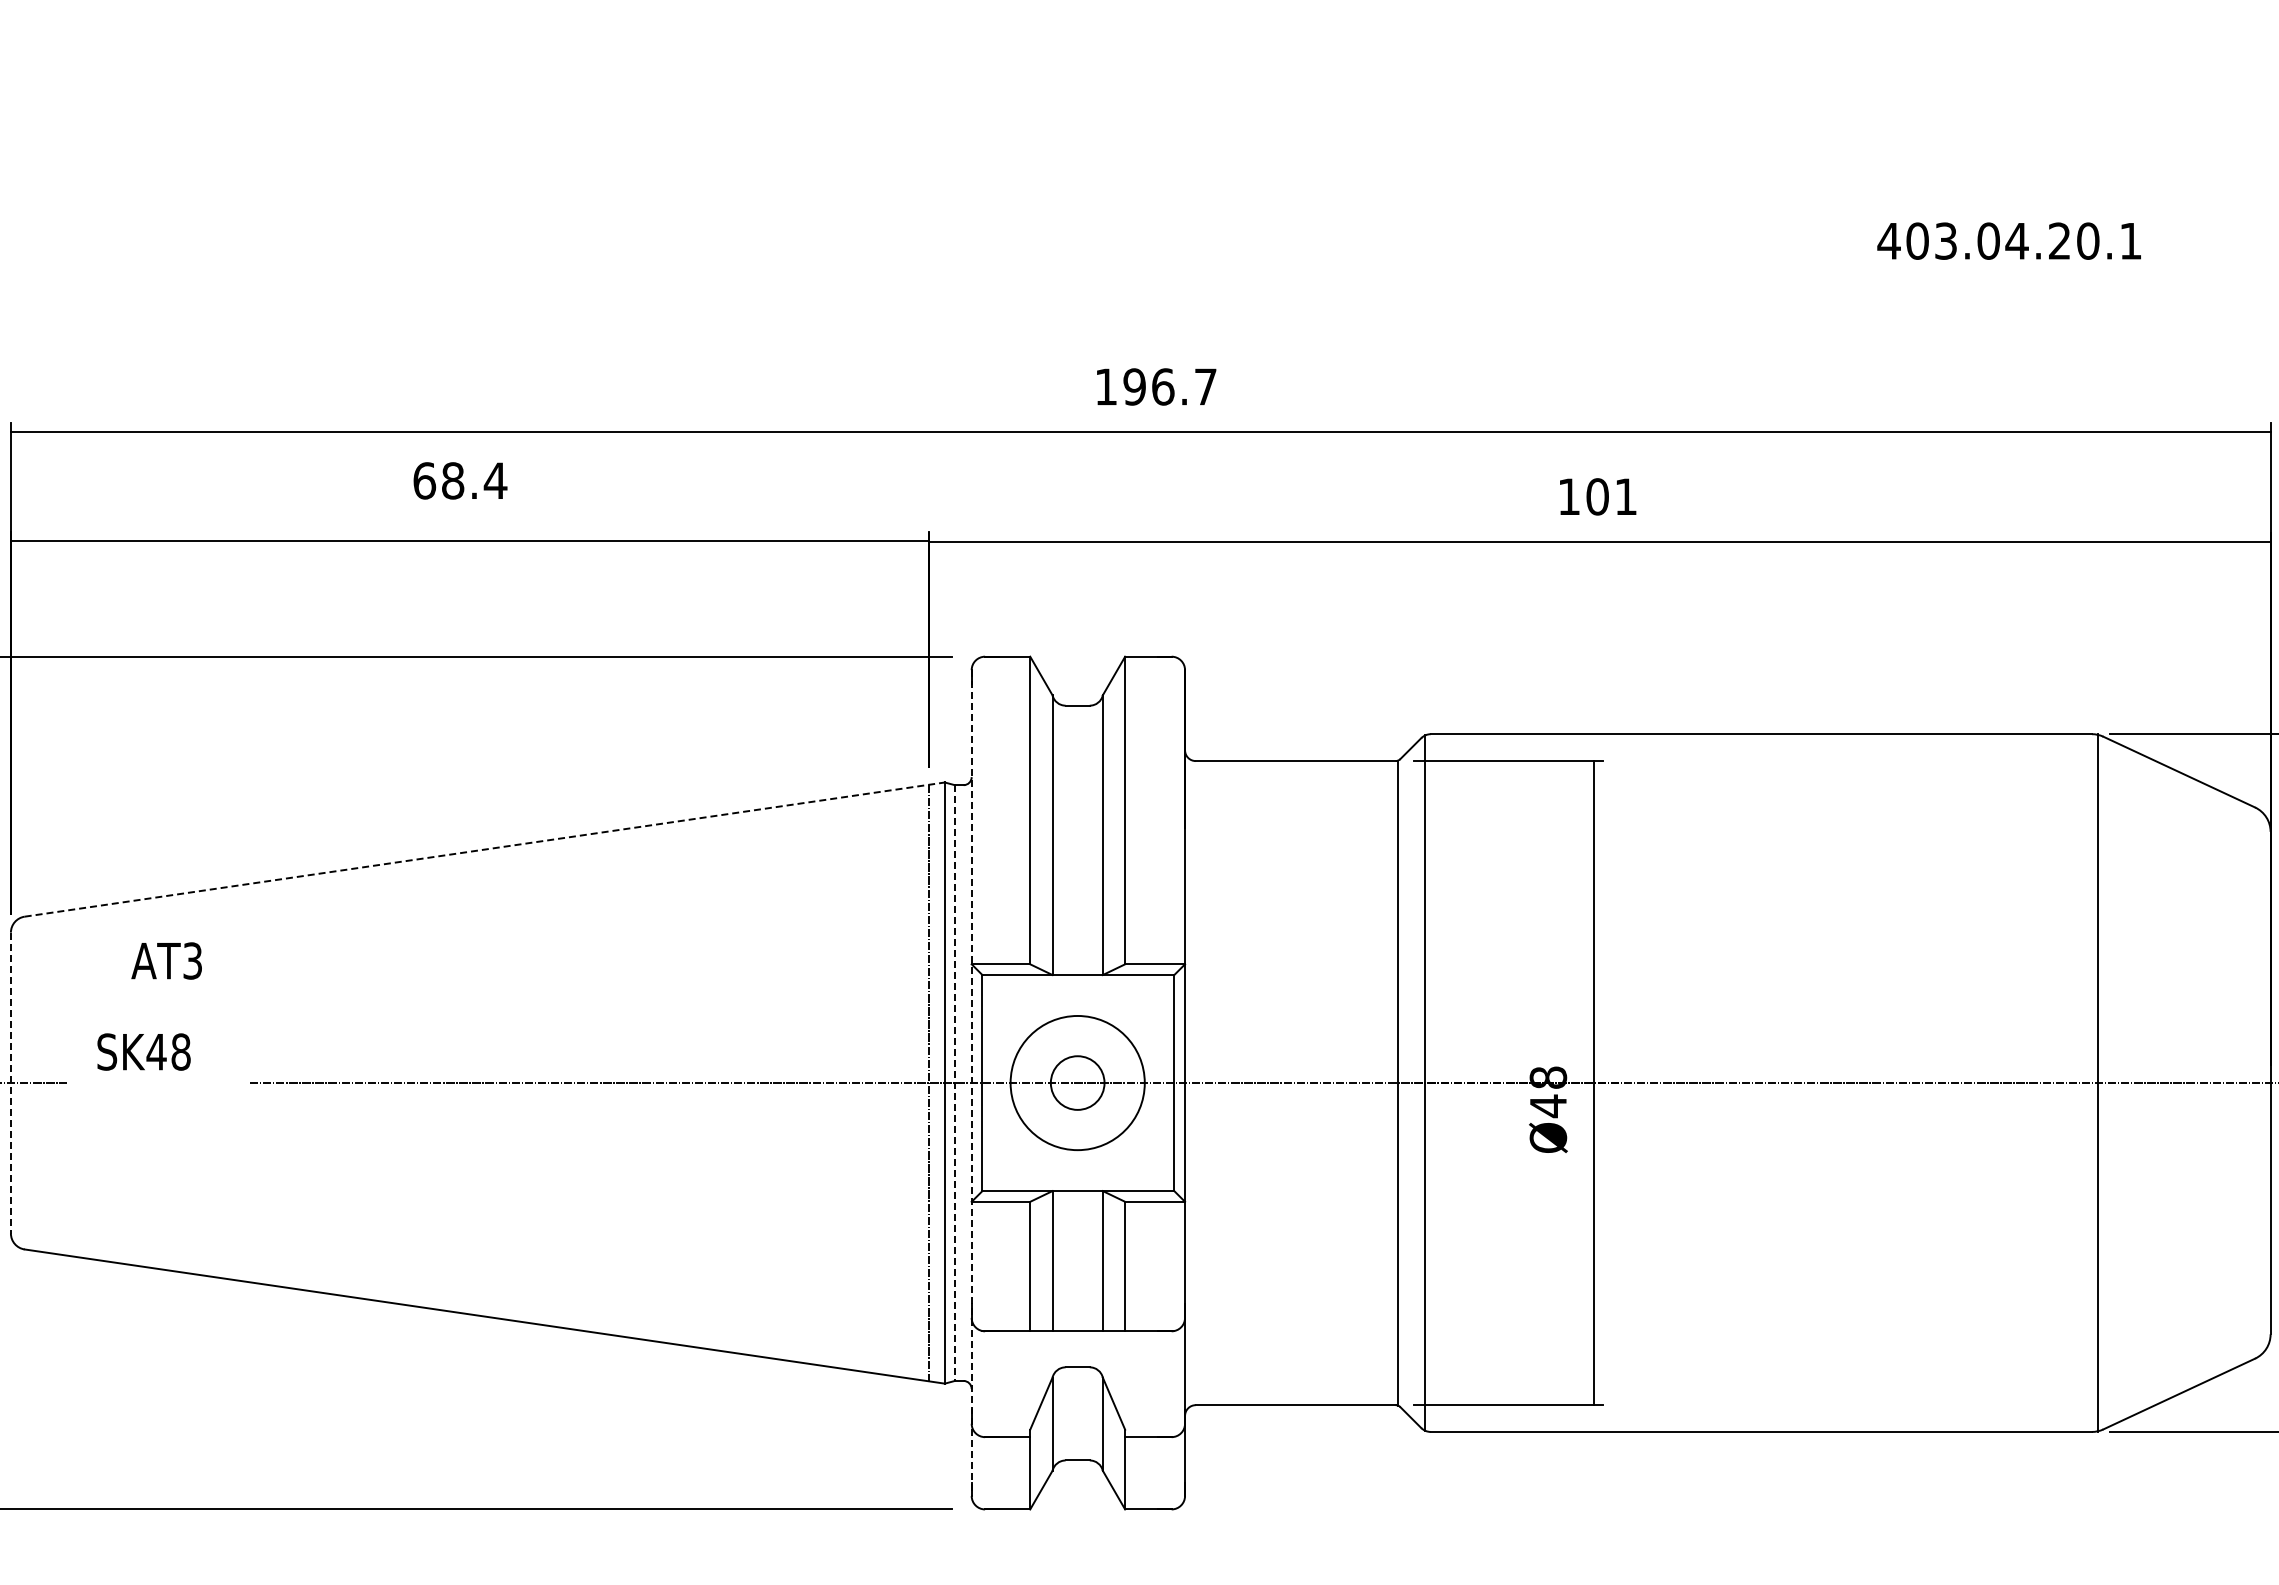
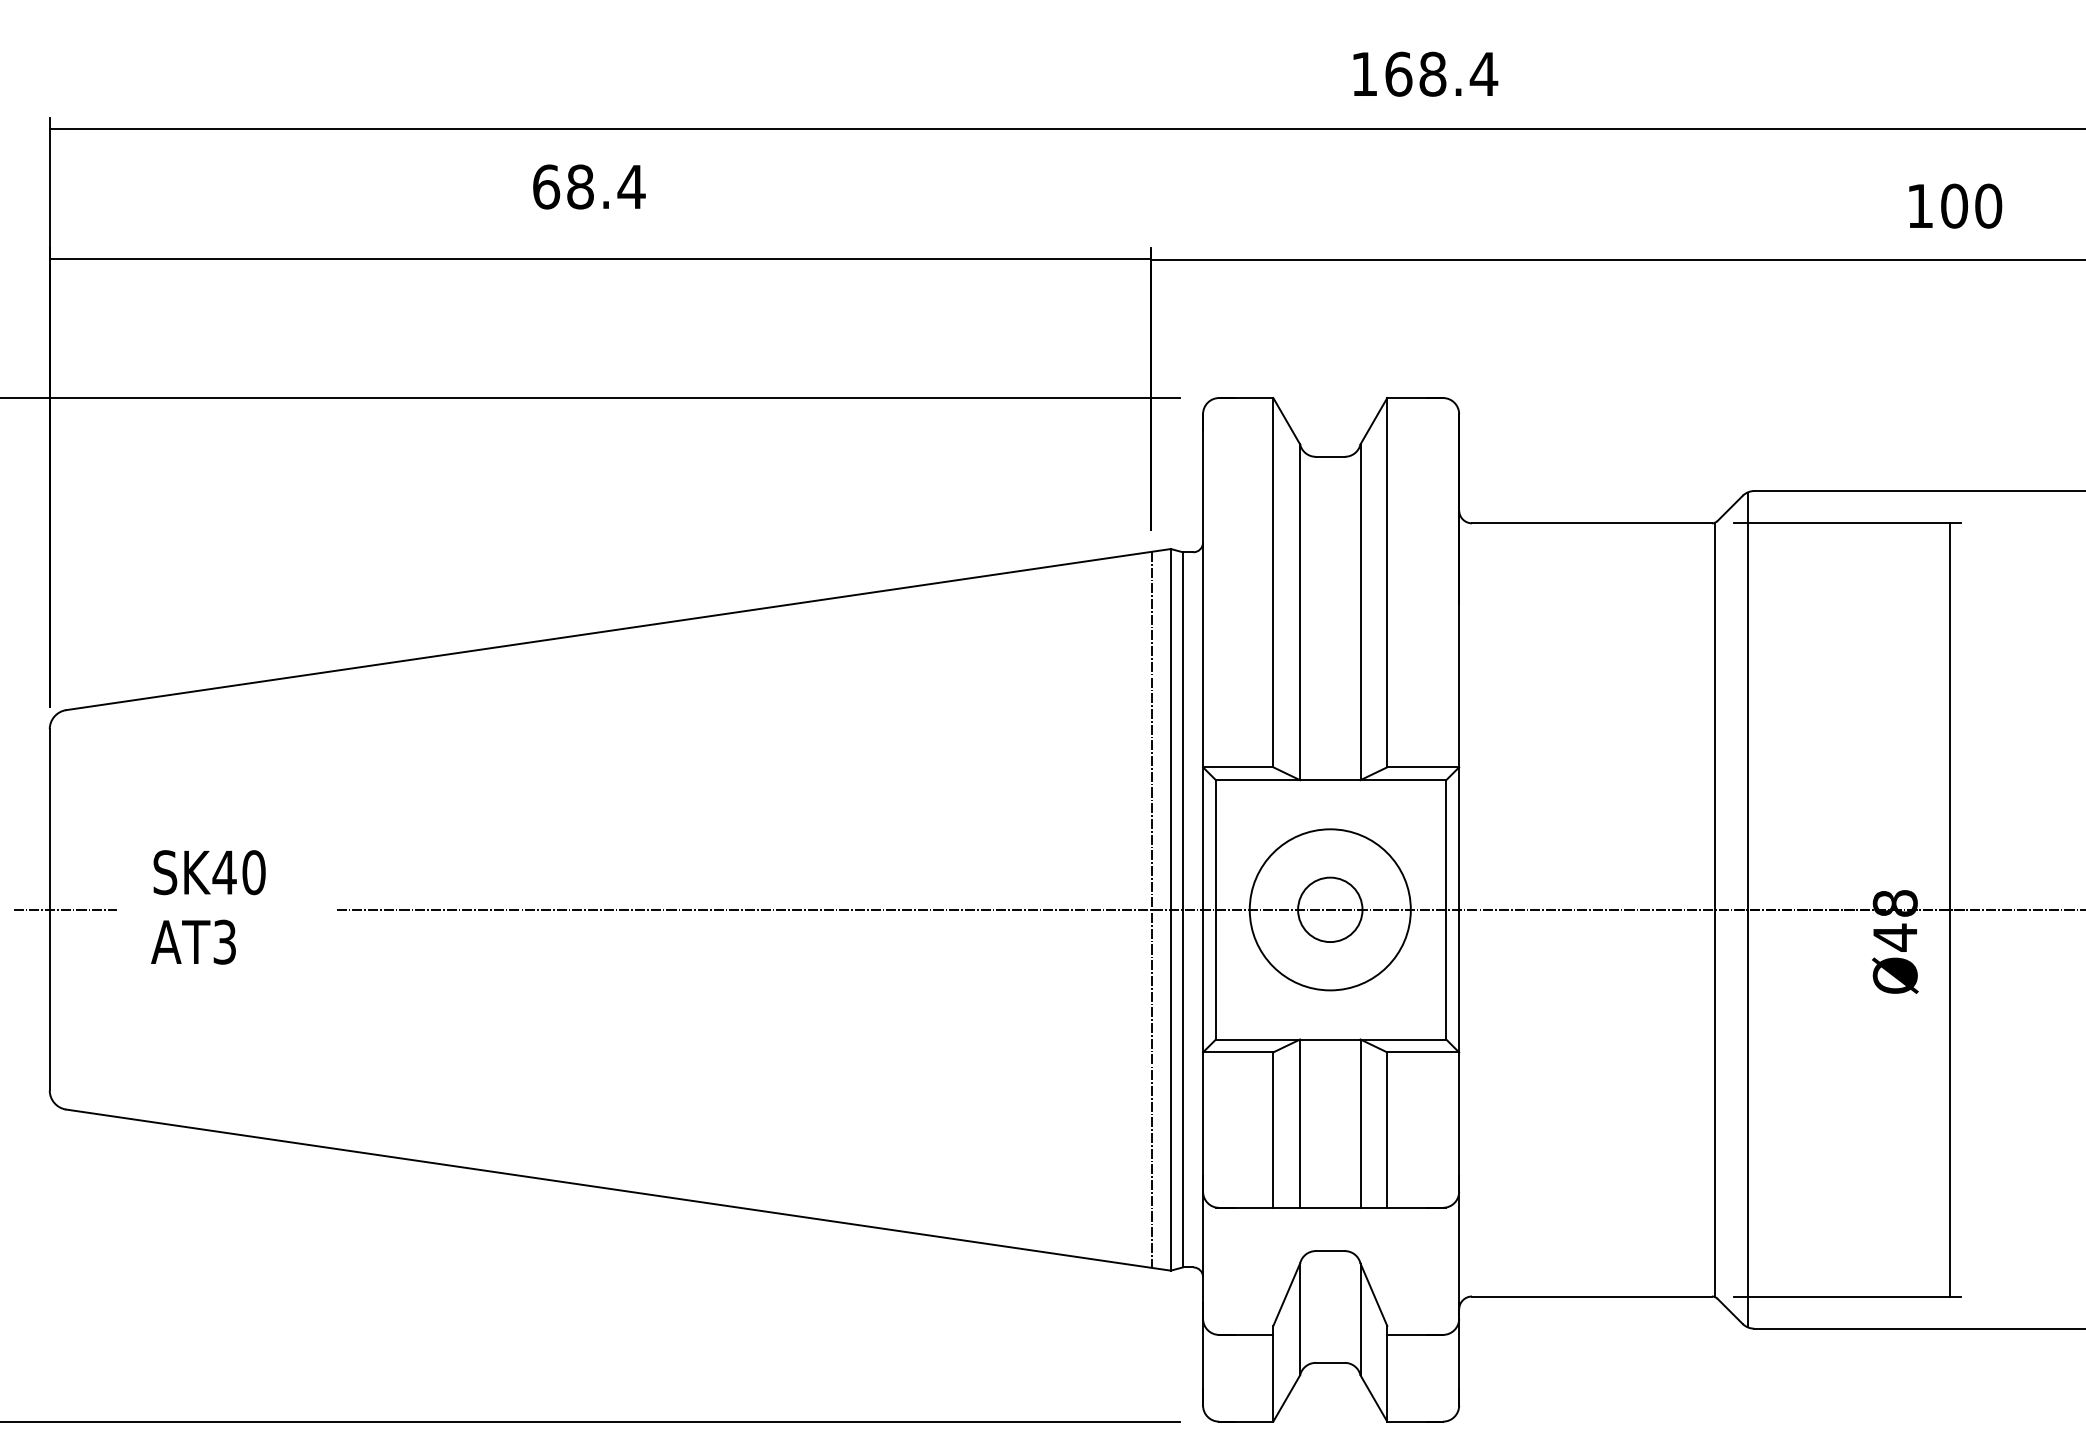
text: (1170, 386) -> (1441, 73), 196.7 -> 168.4
text: (1626, 496) -> (1989, 205), 101 -> 100
line: (484, 849) -> (618, 629), dashed -> solid
text: (166, 960) -> (193, 941), moved
text: (180, 1051) -> (253, 871), SK48 -> SK40
line: (10, 1083) -> (49, 910), dashed -> solid
line: (954, 1083) -> (1182, 910), dashed -> solid
line: (971, 1083) -> (1202, 910), dashed -> solid

